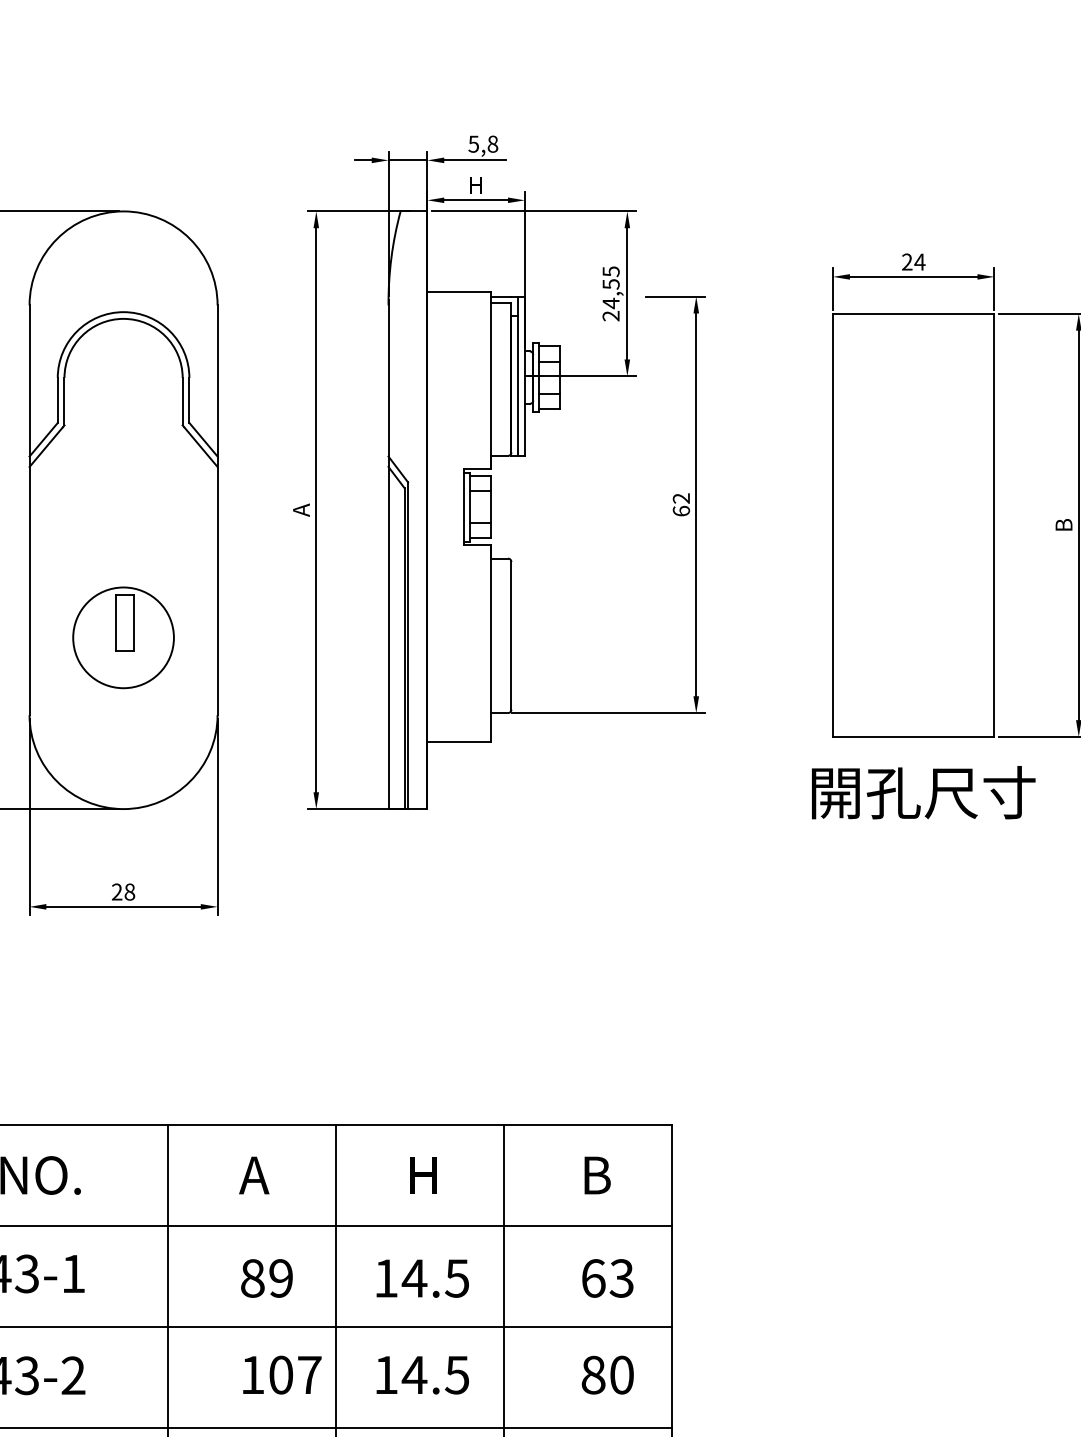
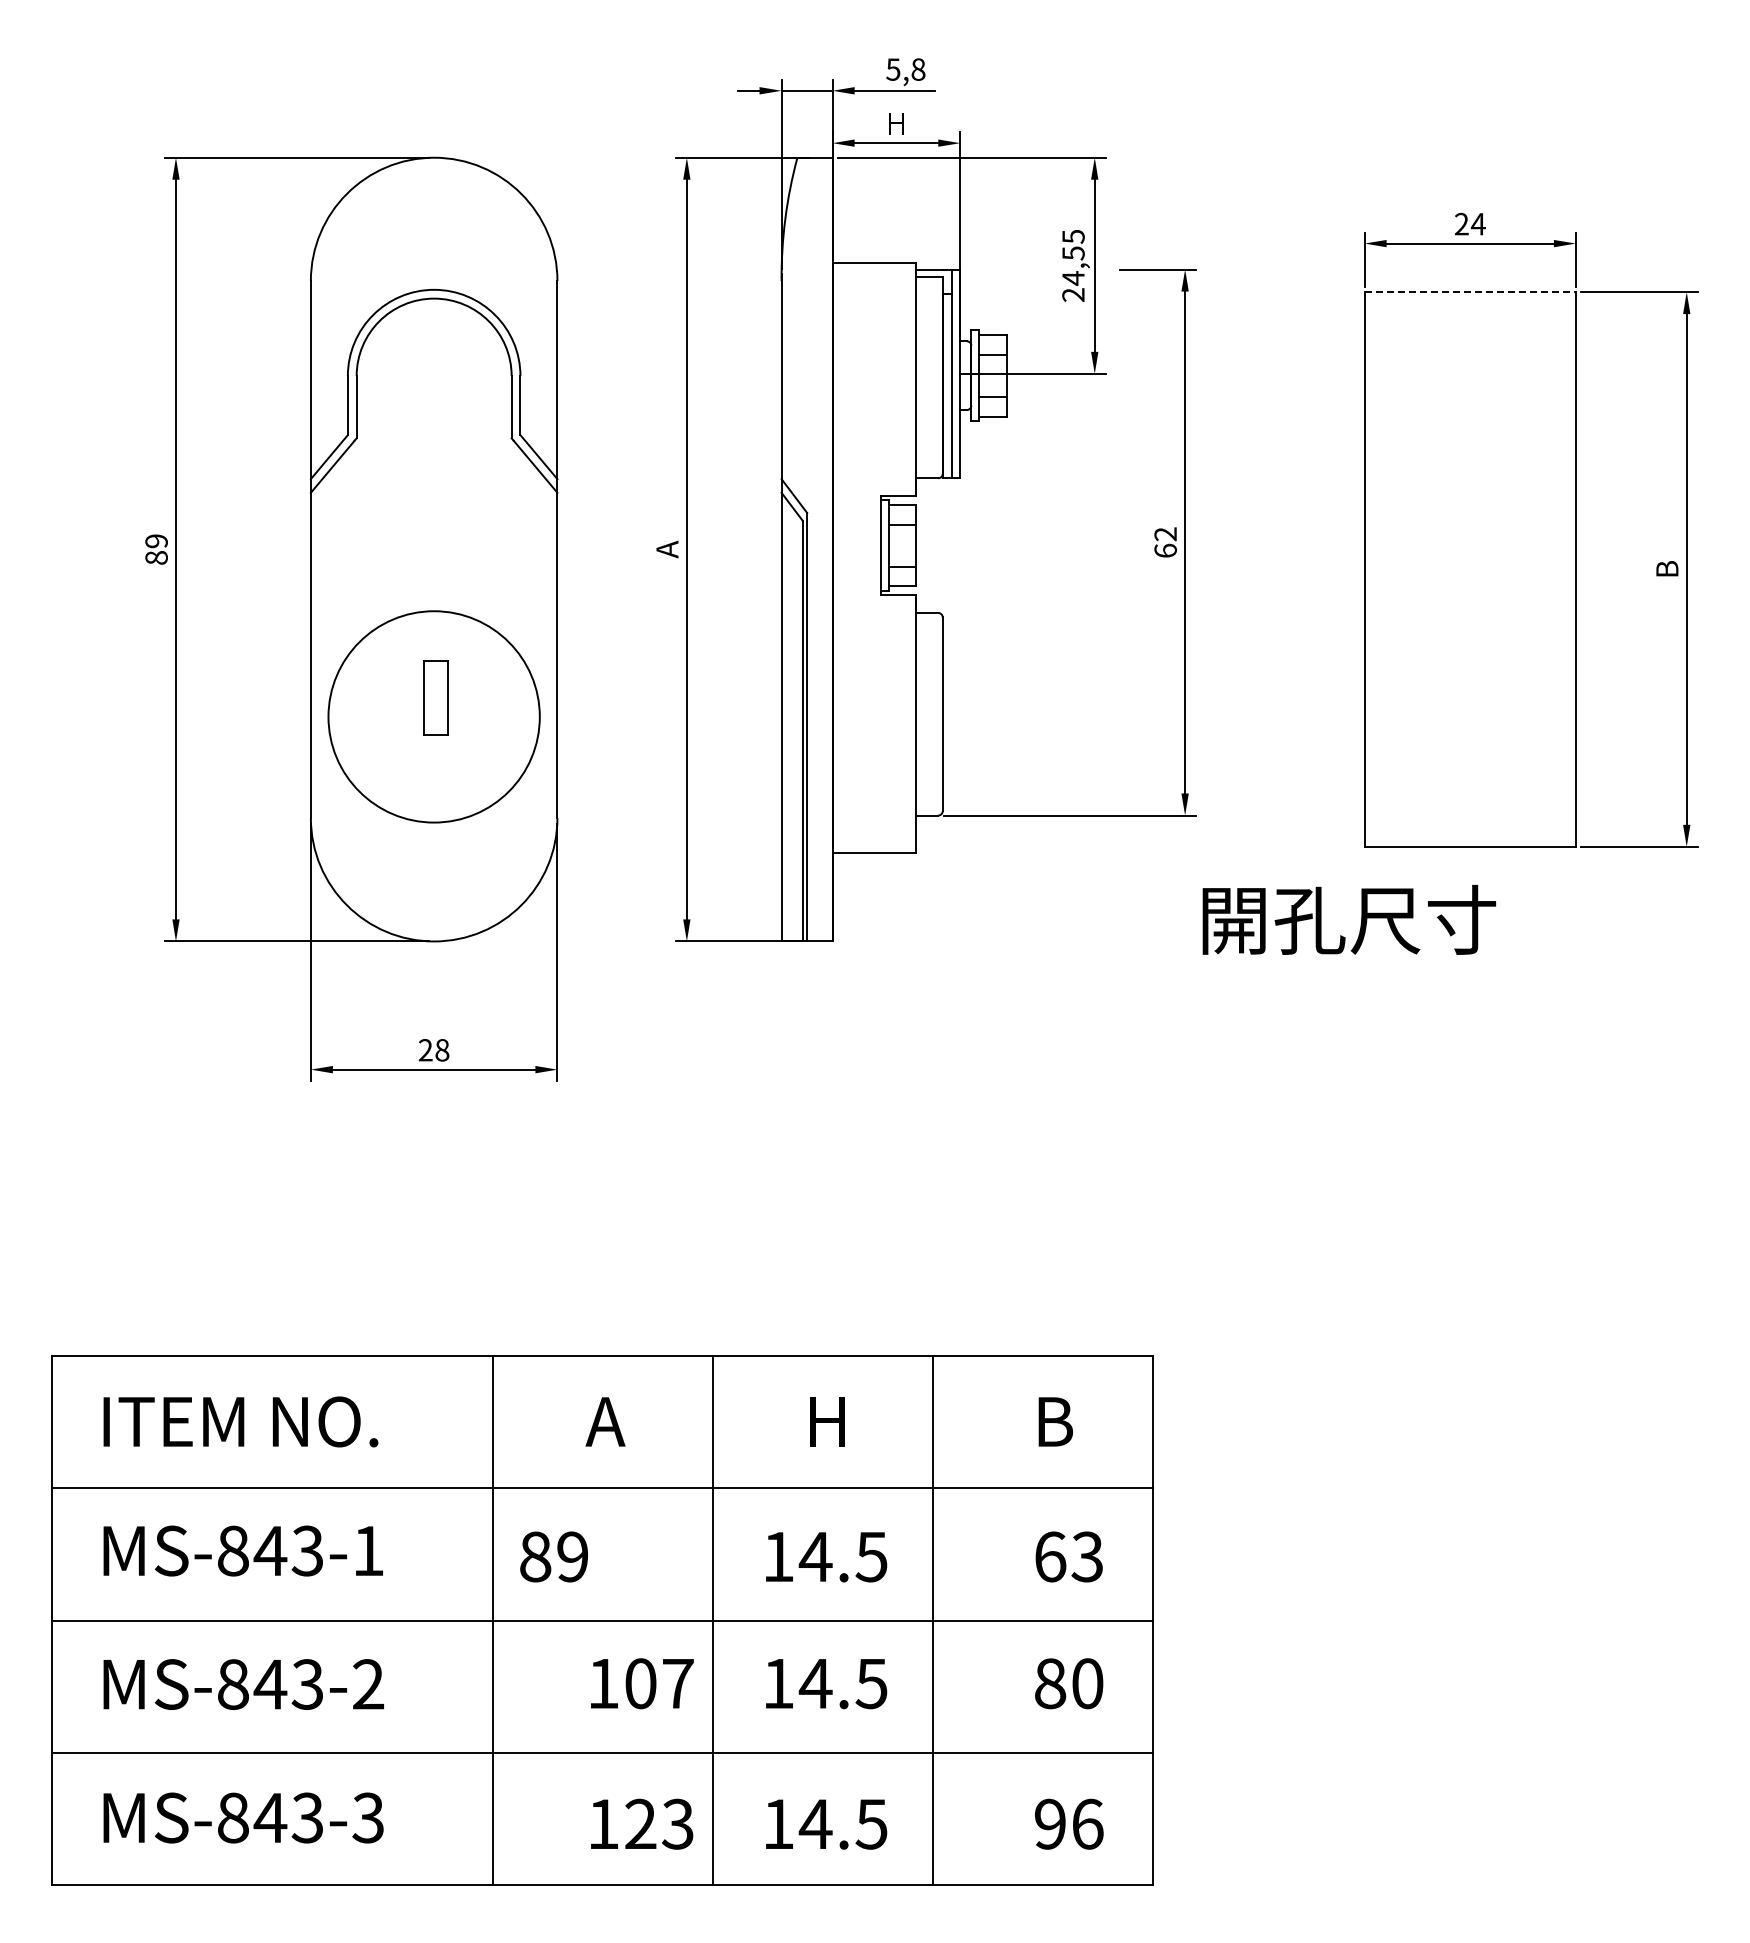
line: (913, 314) -> (1470, 292), solid -> dashed
circle: (123, 637) -> (434, 716), size x1.6
text: (923, 792) -> (1348, 919), moved
text: (266, 1278) -> (553, 1556), moved

